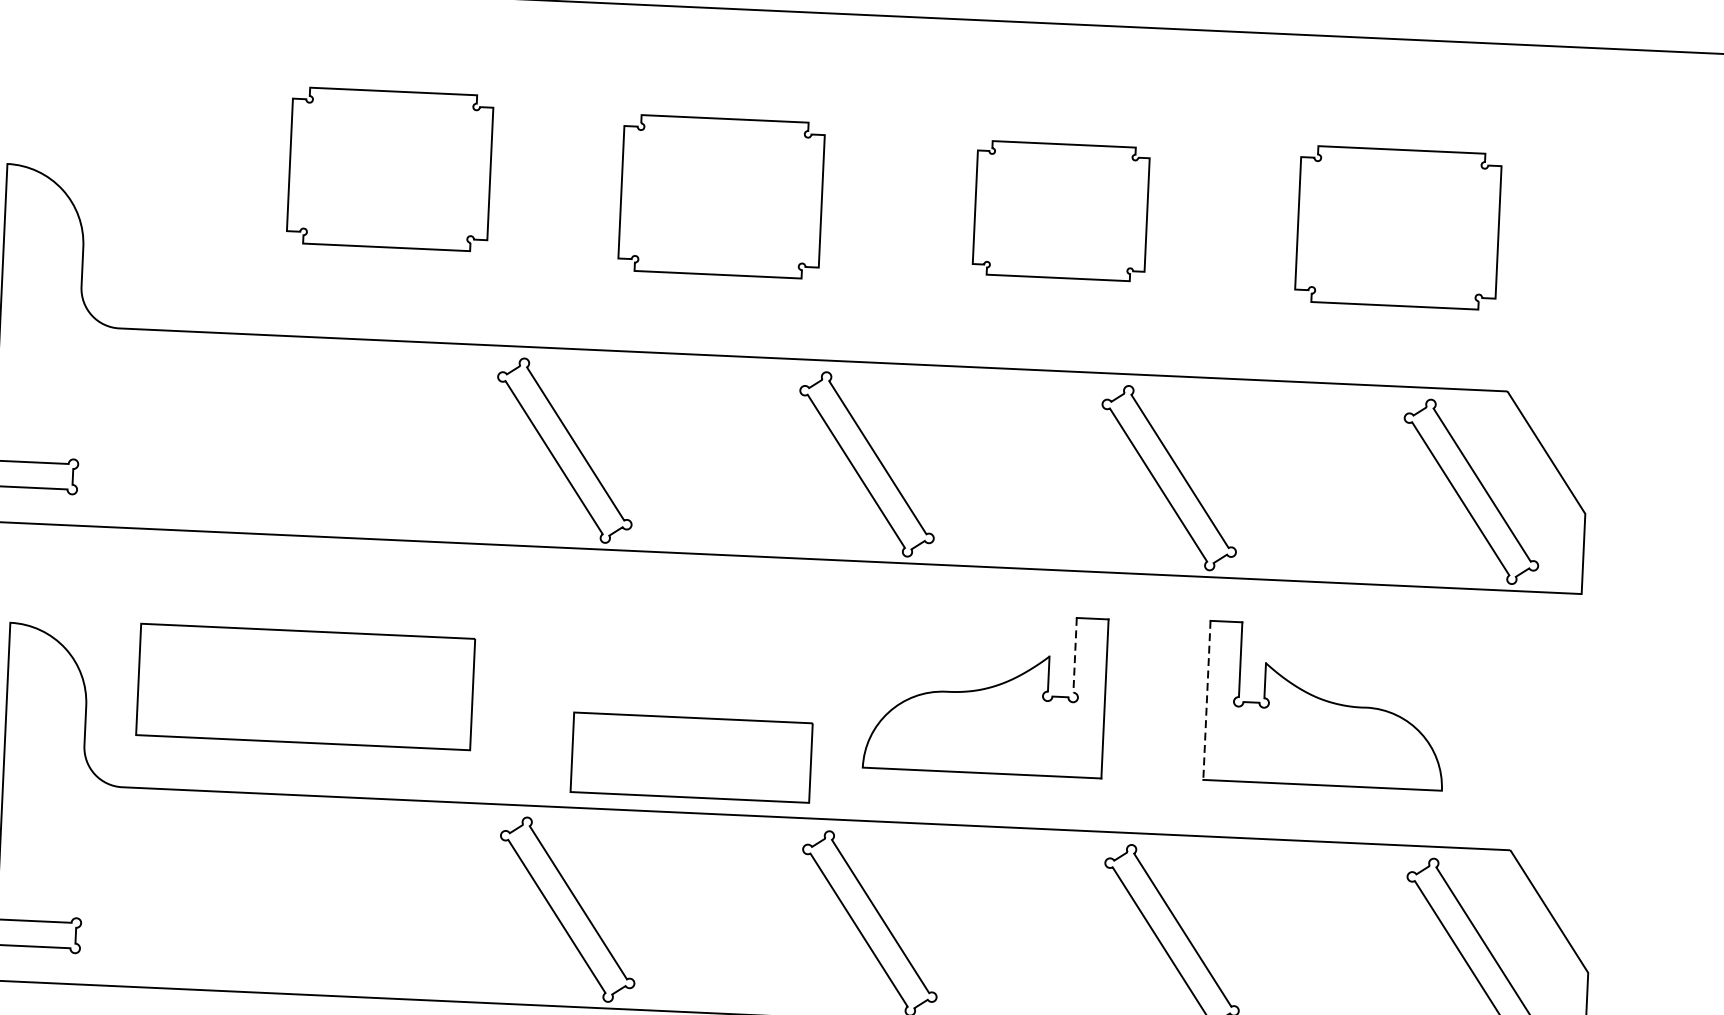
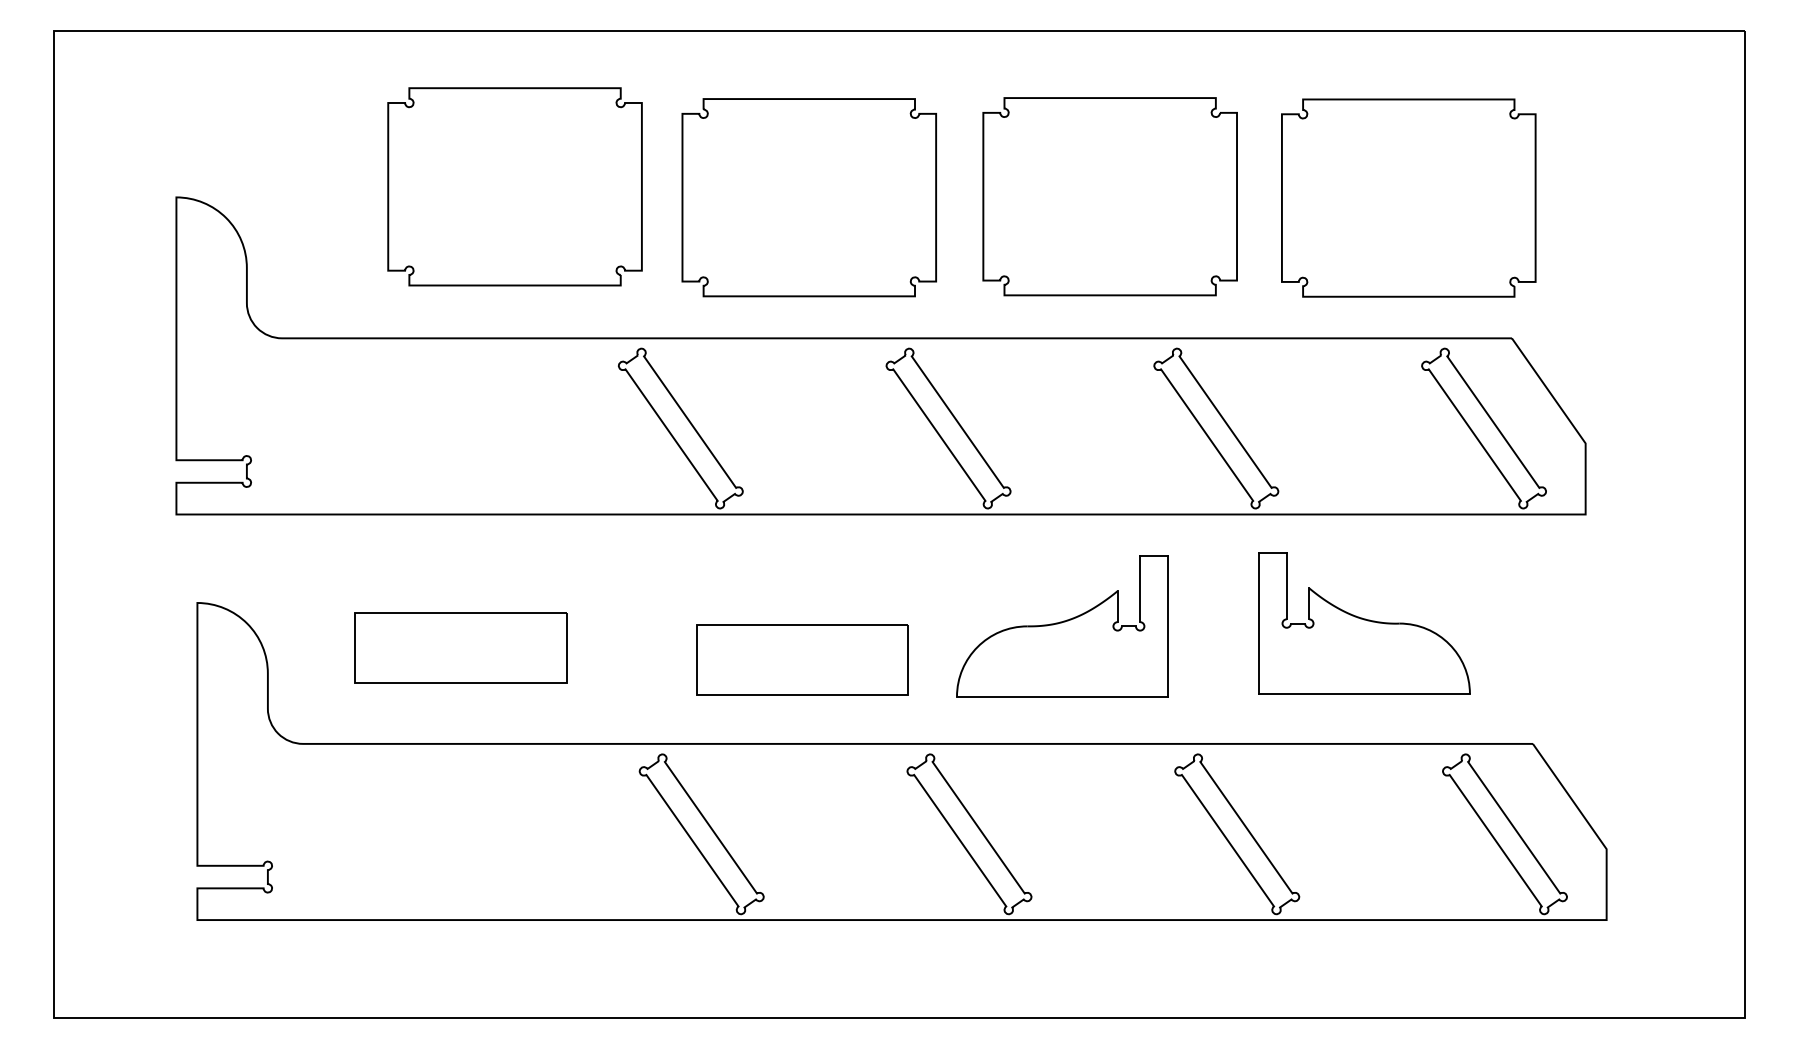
part: (389, 168) -> (514, 186), size x1.43
part: (720, 196) -> (808, 197), size x1.43
part: (1060, 210) -> (1109, 196), size x1.67
part: (1397, 227) -> (1408, 197), size x1.43
line: (1075, 655) -> (1140, 589), dashed -> solid
part: (304, 686) -> (460, 647), size x0.71
line: (1206, 701) -> (1258, 624), dashed -> solid
part: (691, 757) -> (802, 659), moved

